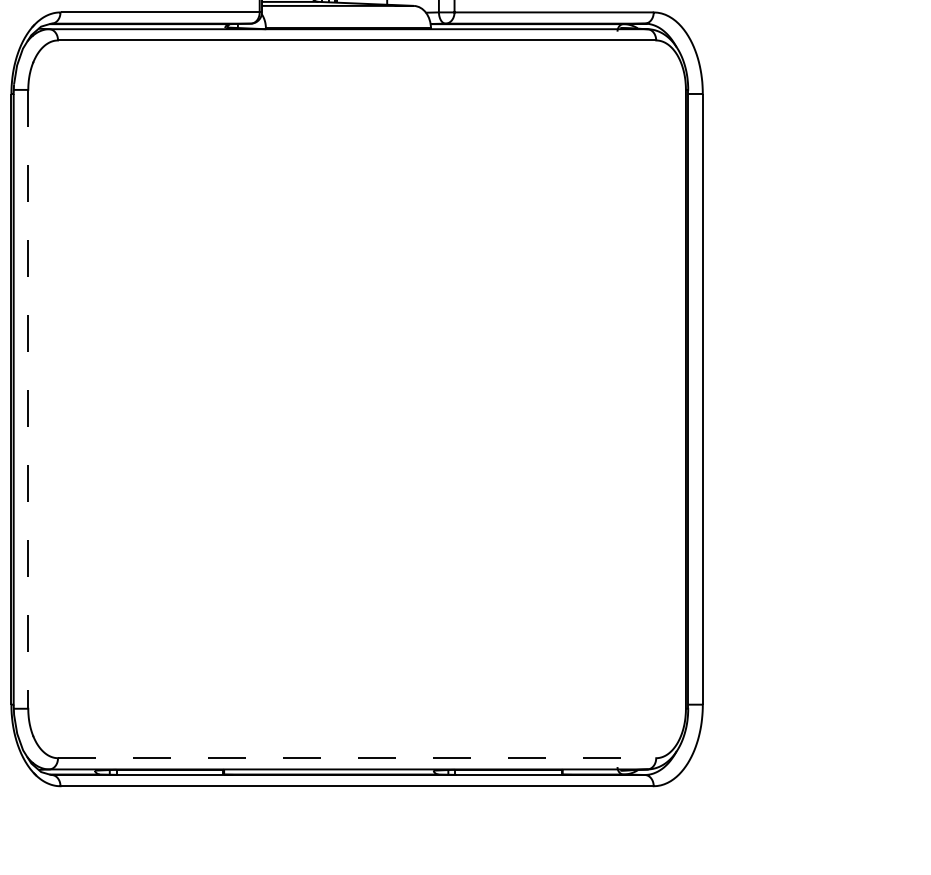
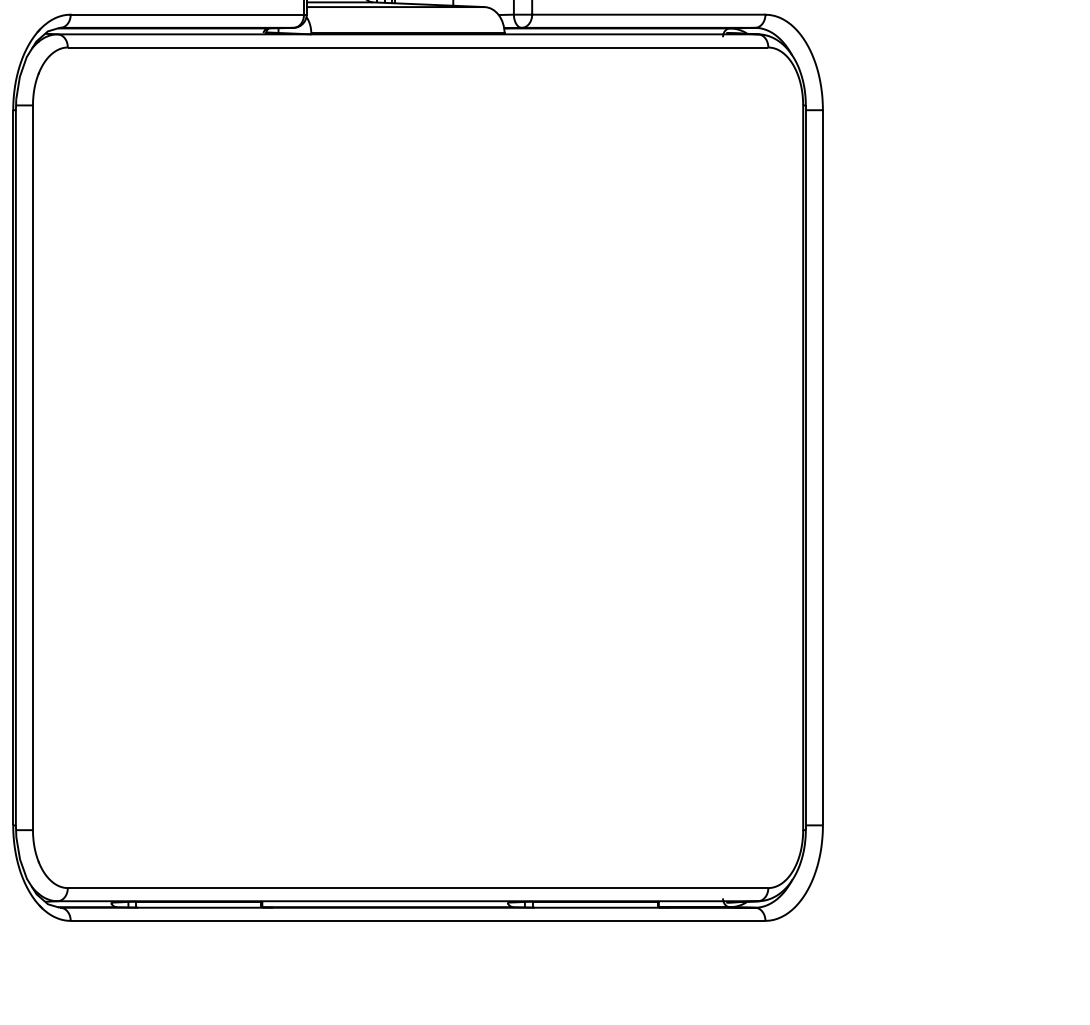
line: (28, 399) -> (33, 467), dashed -> solid
line: (357, 758) -> (418, 888), dashed -> solid

